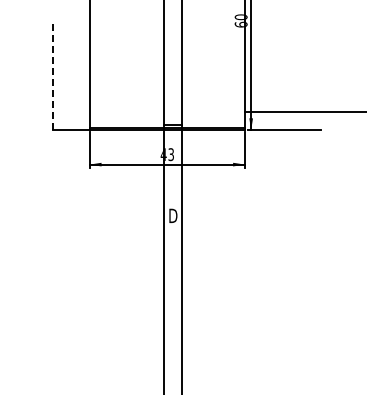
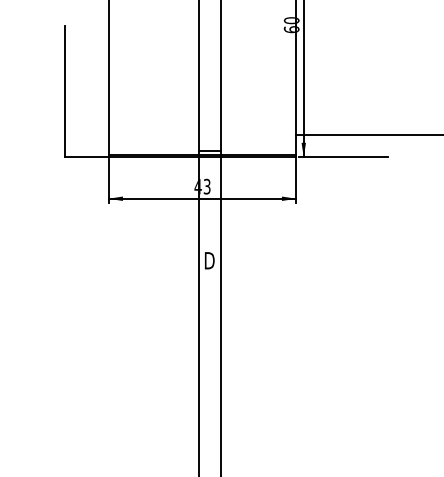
line: (53, 75) -> (64, 91), dashed -> solid

